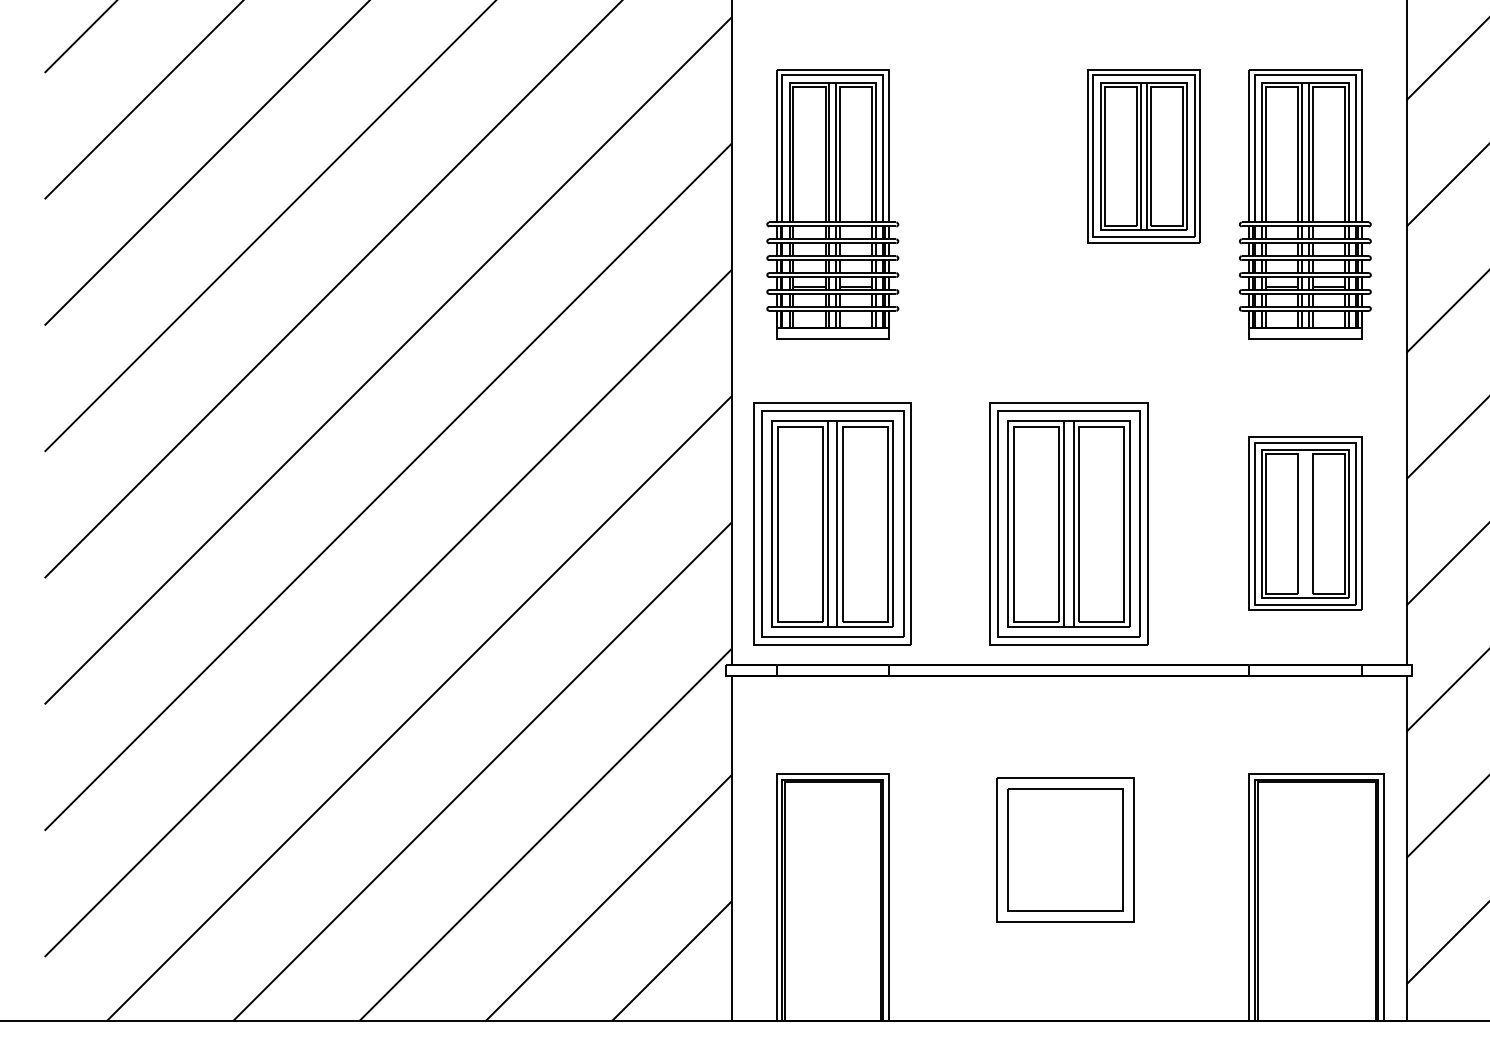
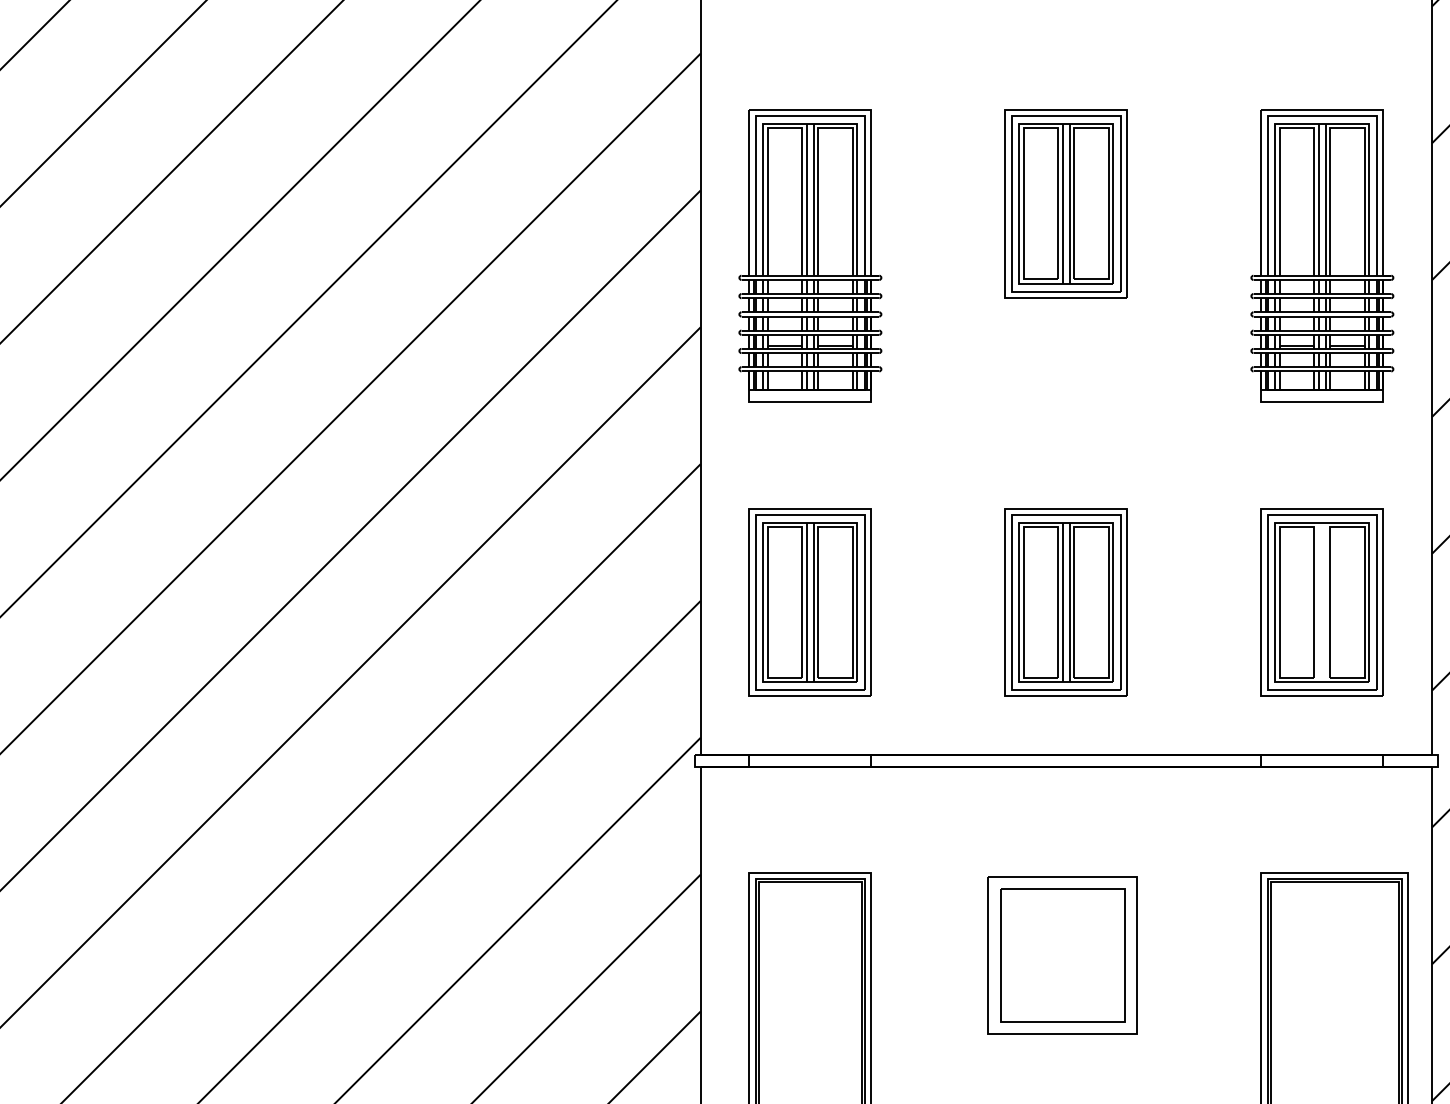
part: (1143, 156) -> (1065, 204), moved
part: (832, 523) -> (810, 601), size x0.71
part: (1068, 523) -> (1065, 601), size x0.71

